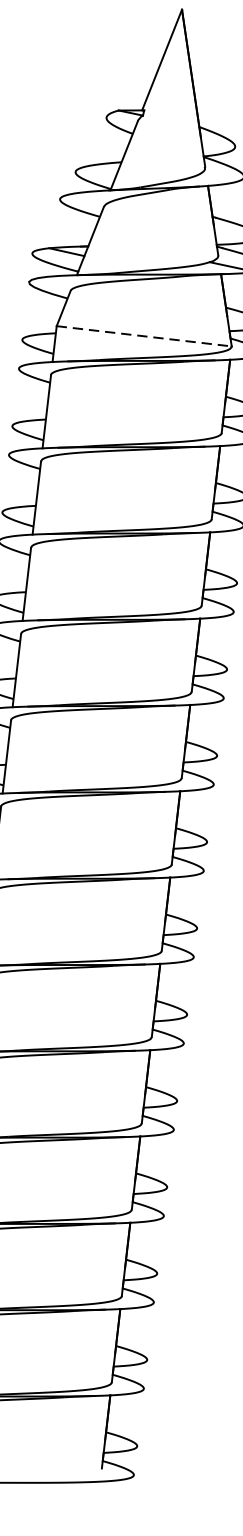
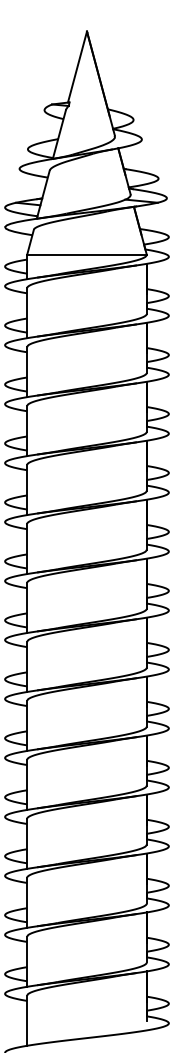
line: (144, 336) -> (87, 254), dashed -> solid

